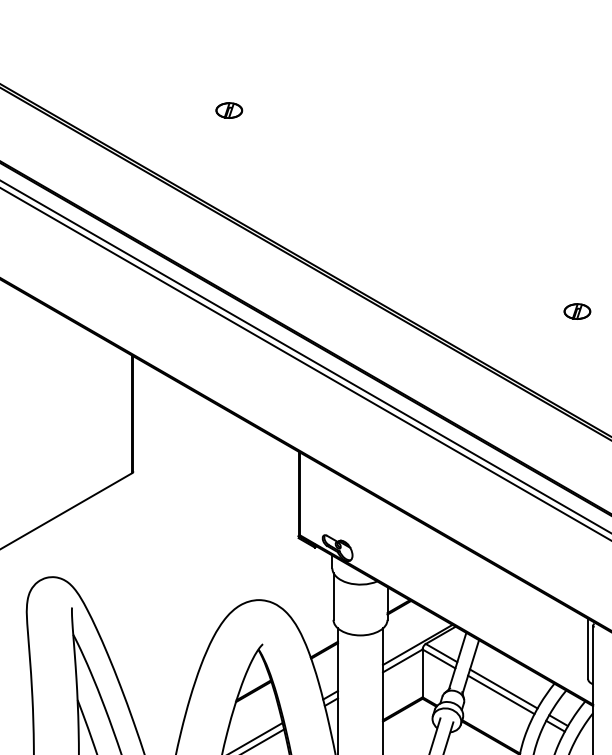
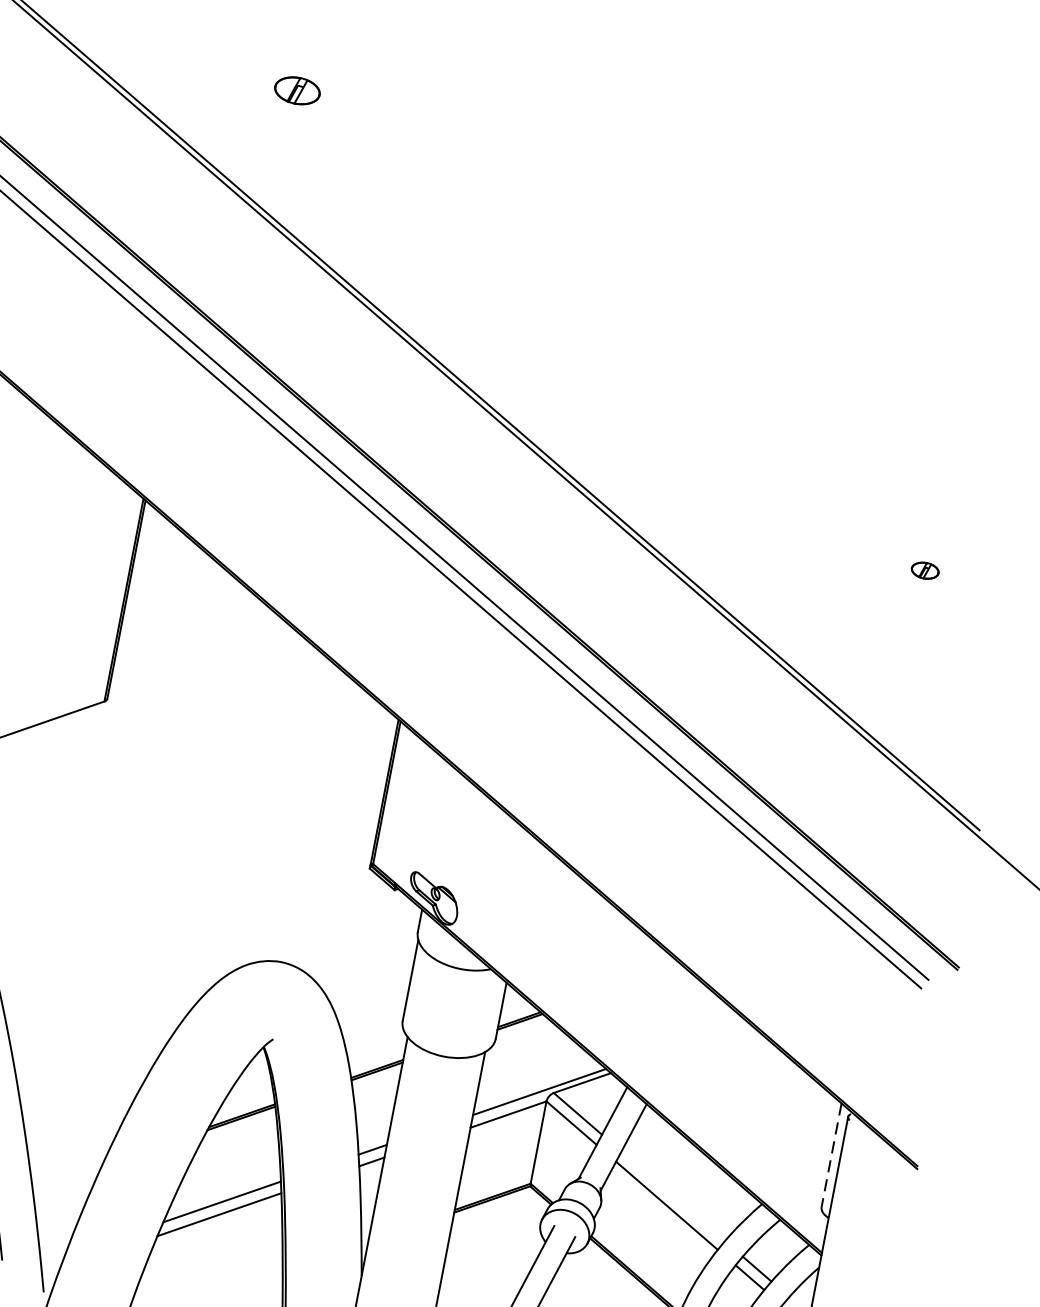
part: (229, 110) -> (297, 90), moved
part: (577, 311) -> (925, 570), size x0.6
line: (588, 649) -> (832, 1156), solid -> dashed
line: (503, 688) -> (672, 1195), removed

